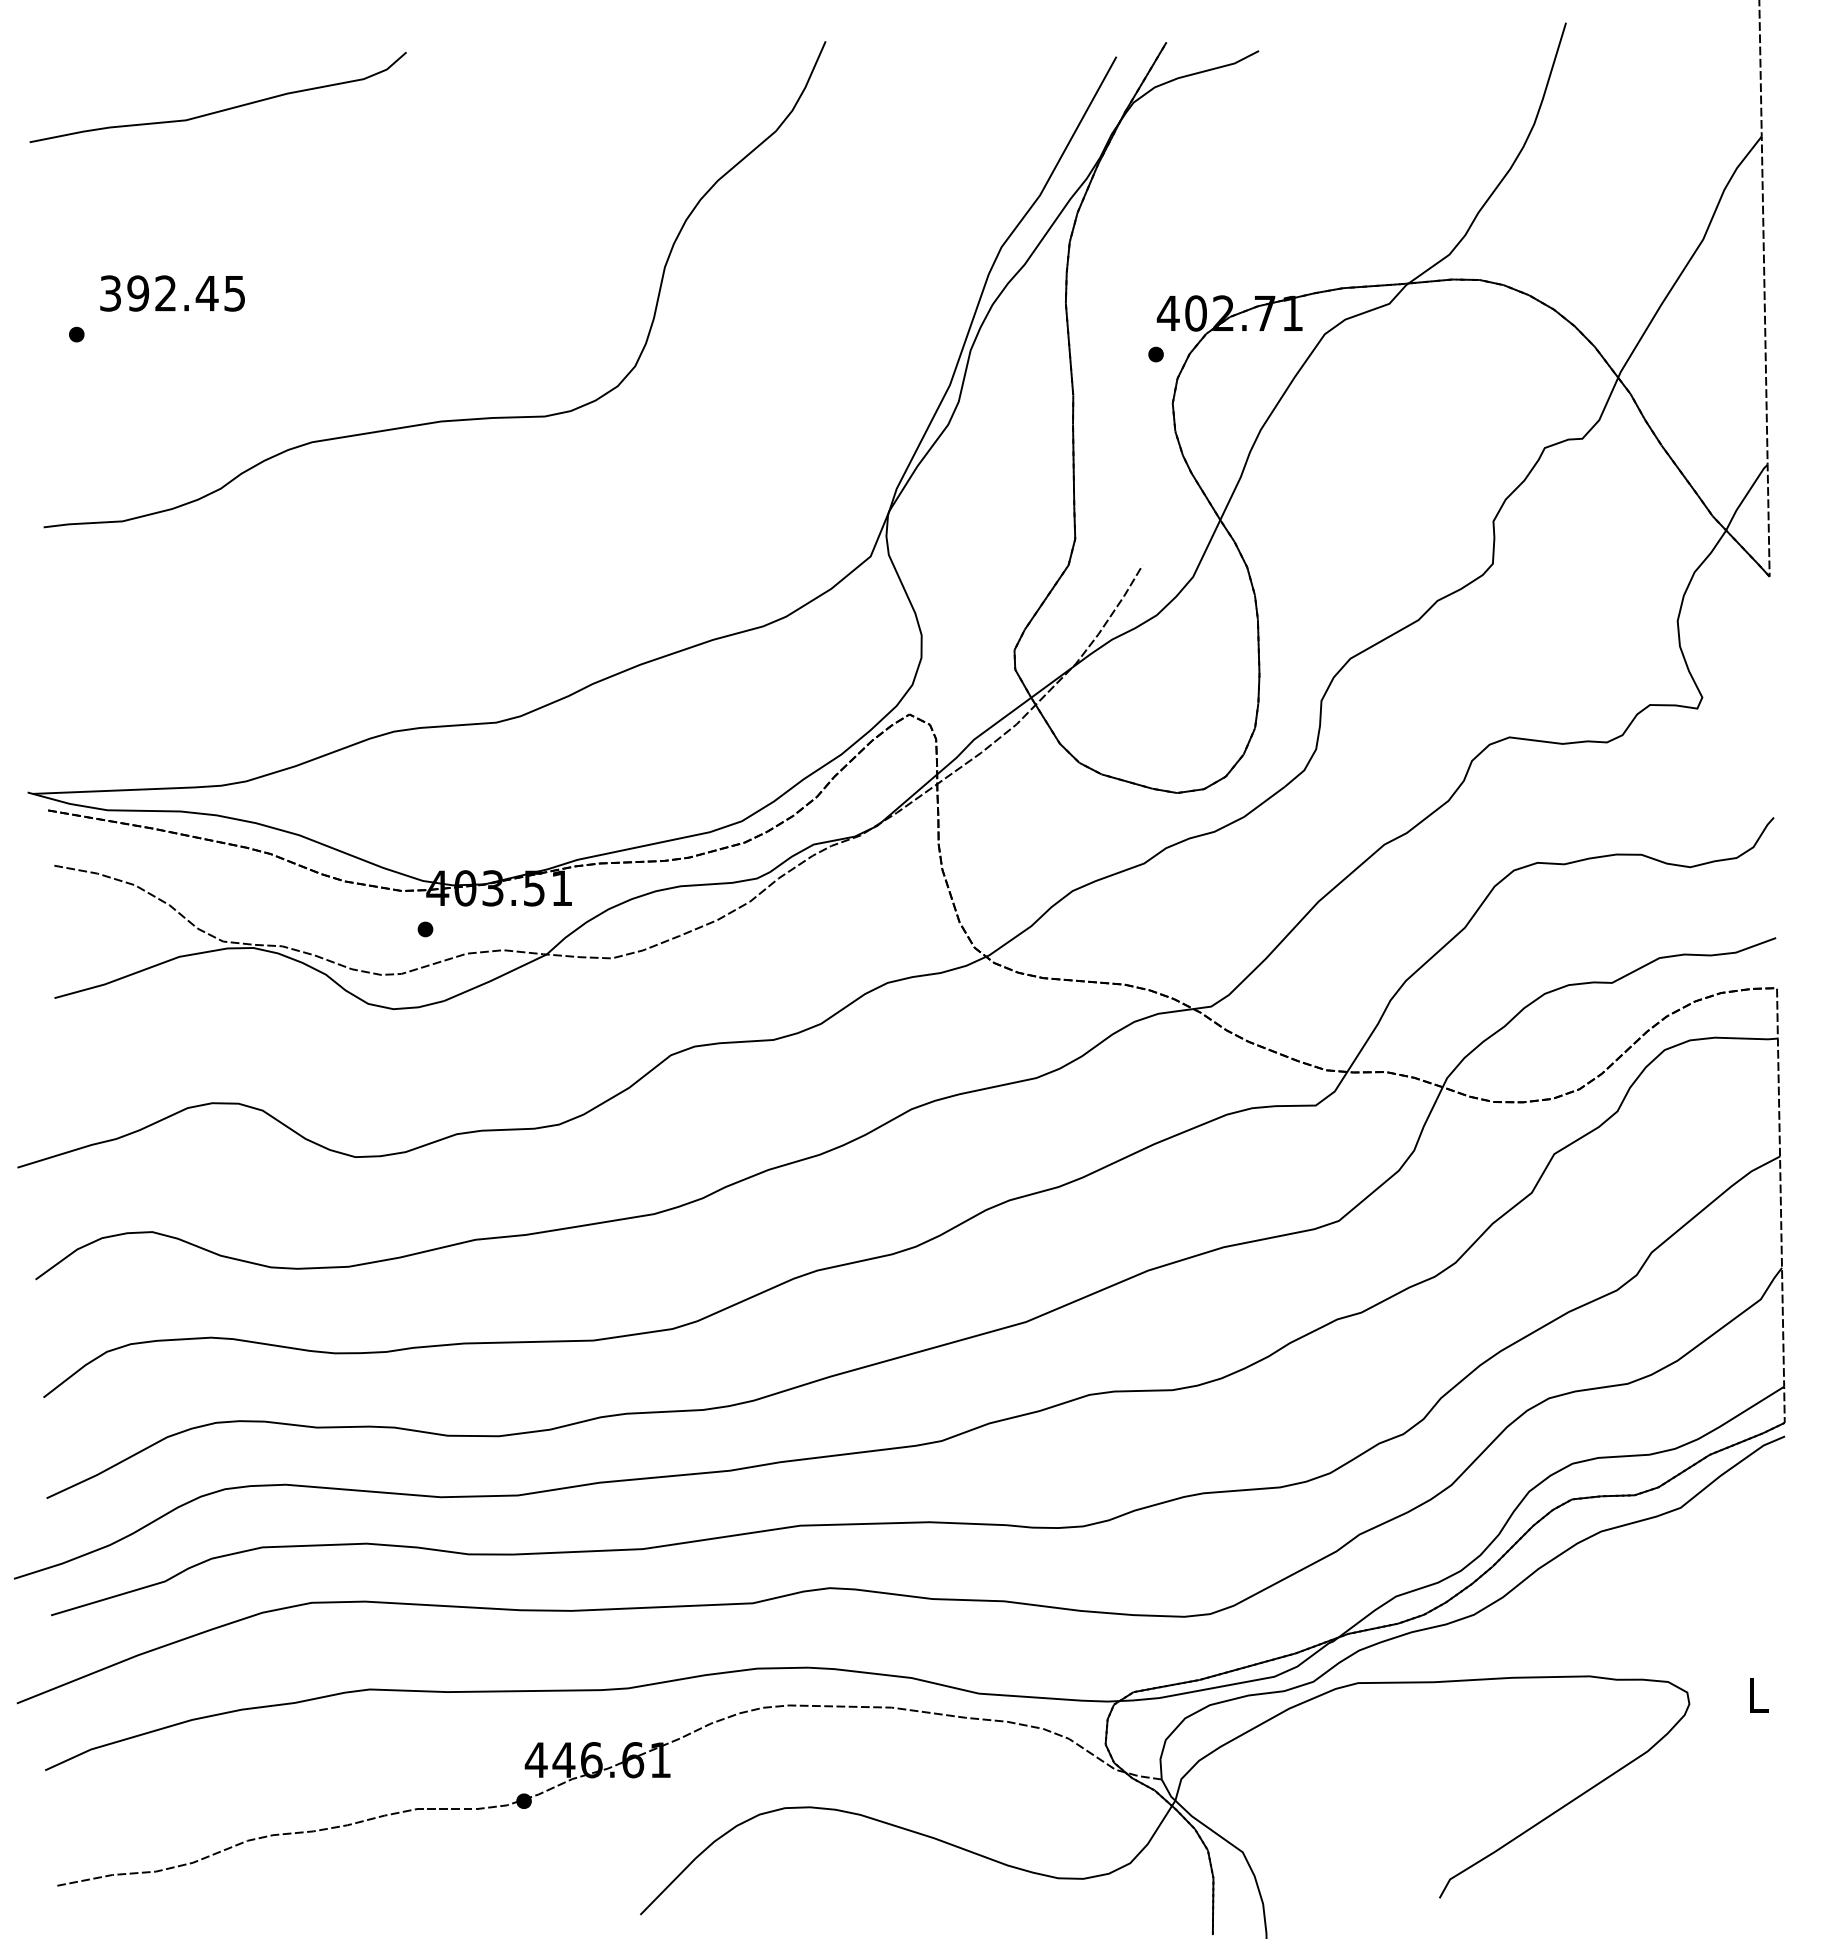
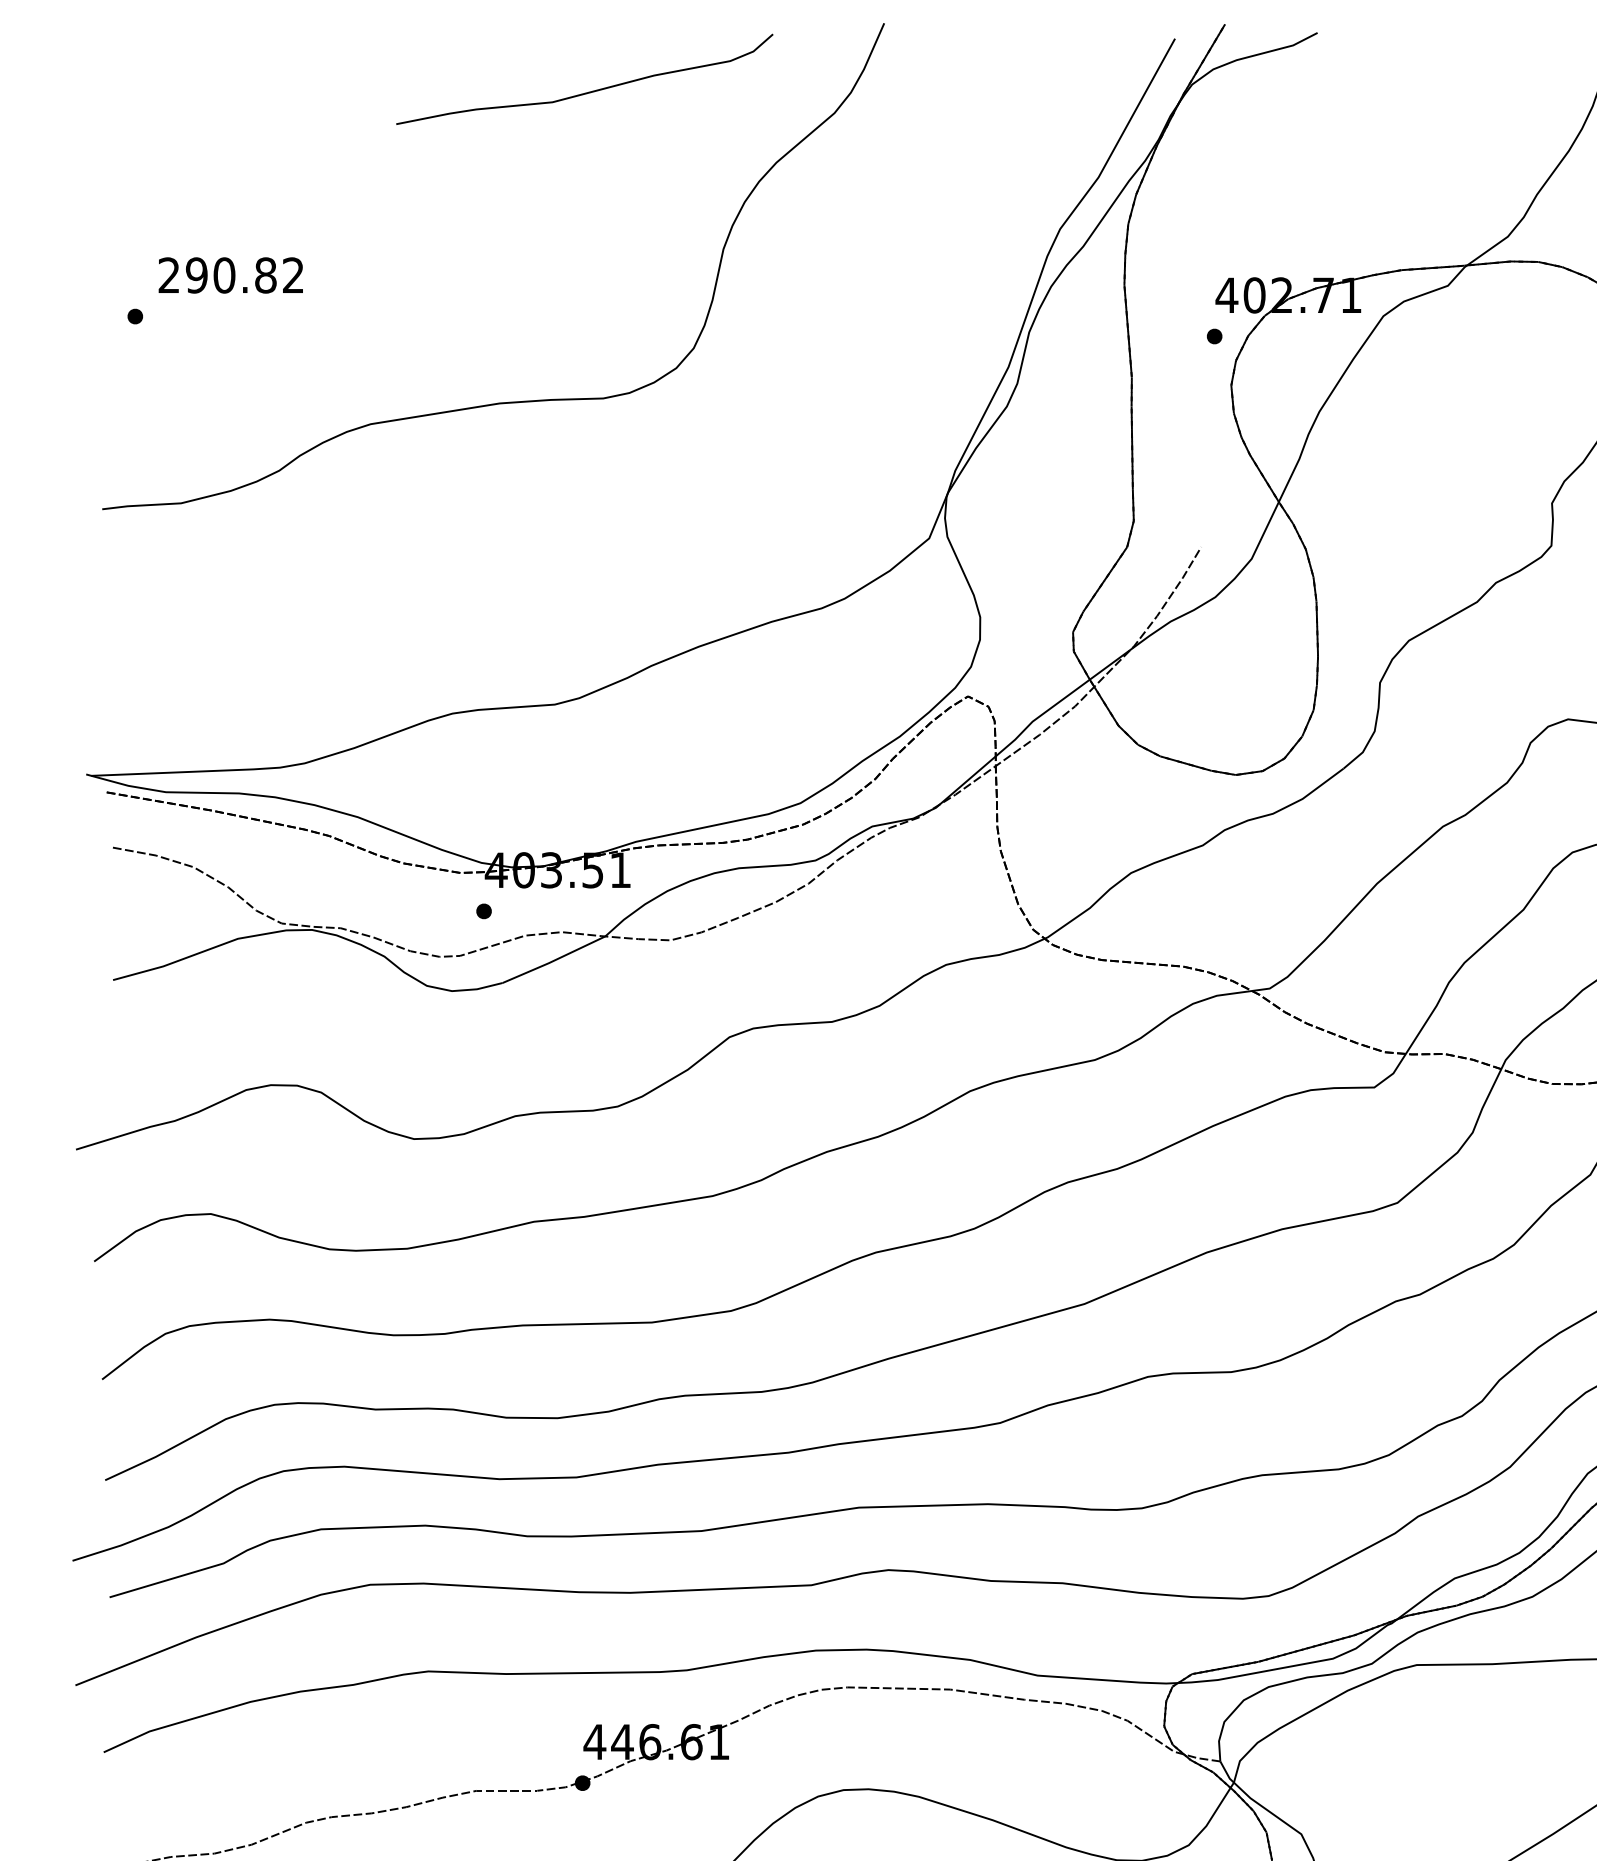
curve: (222, 109) -> (589, 91), moved
text: (172, 293) -> (231, 275), 392.45 -> 290.82

